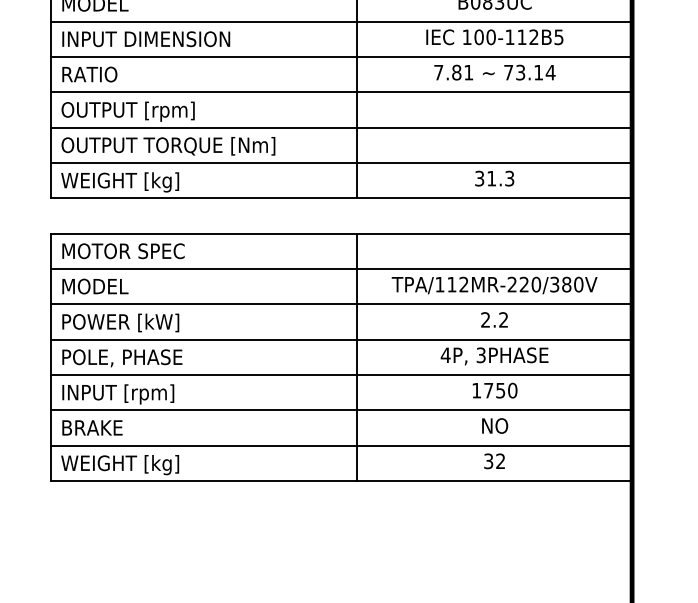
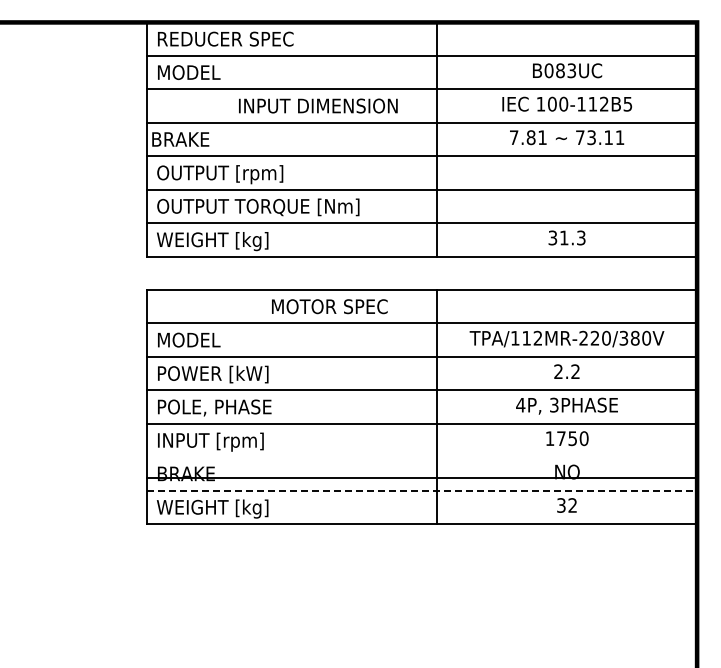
text: (146, 38) -> (318, 105), moved
text: (550, 72) -> (619, 137), 73.14 -> 73.11
text: (86, 74) -> (180, 139), RATIO -> BRAKE
text: (123, 251) -> (329, 306), moved
line: (340, 410) -> (421, 478), moved
line: (341, 445) -> (422, 490), solid -> dashed

